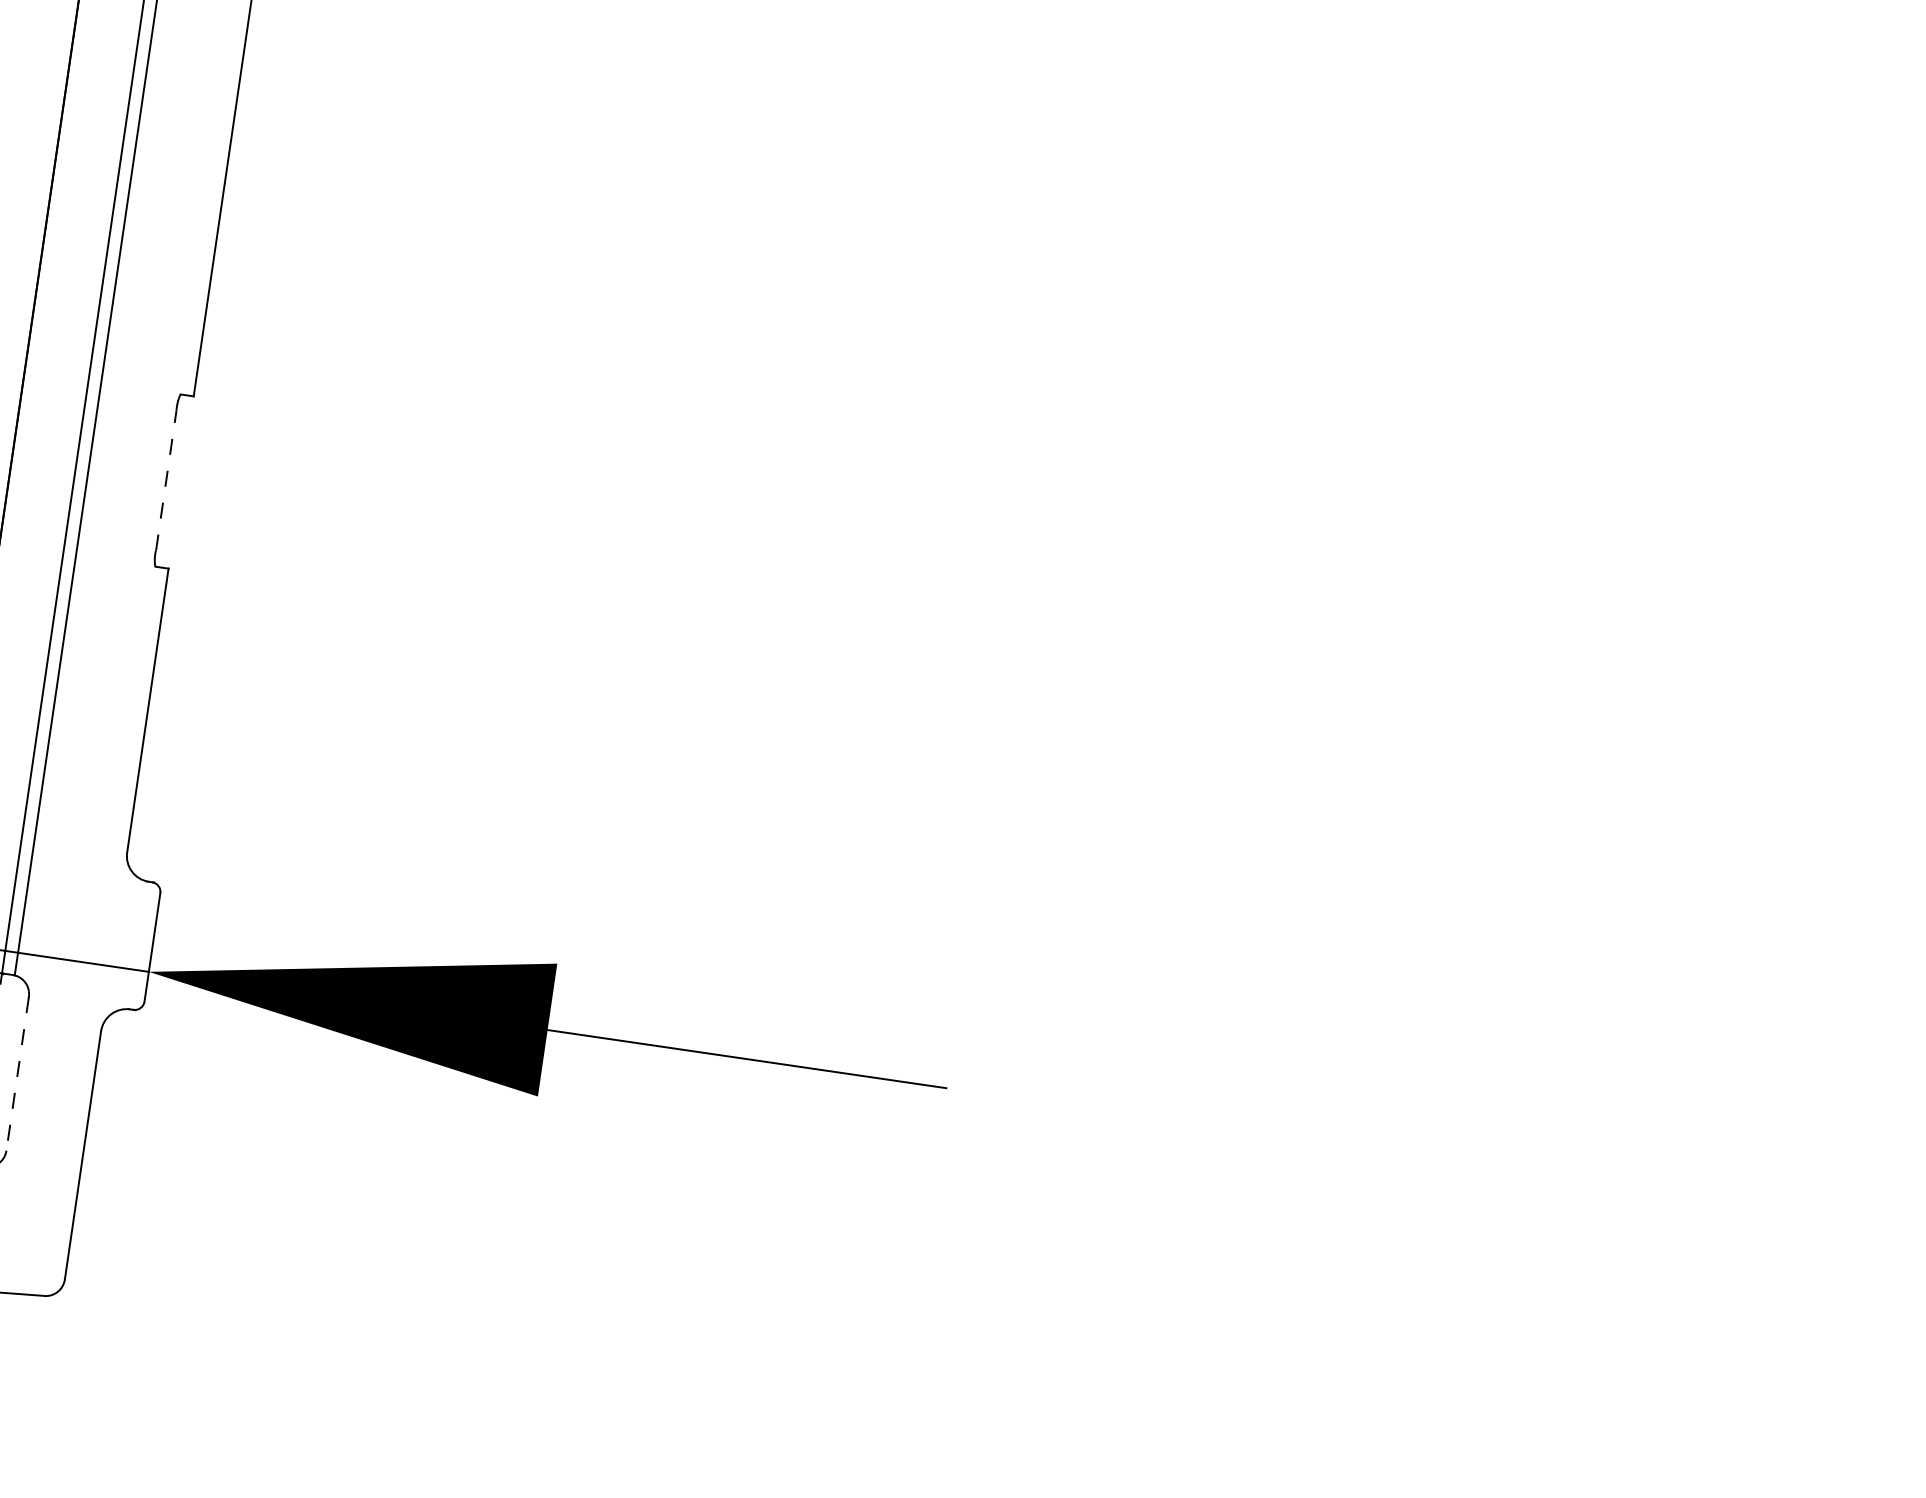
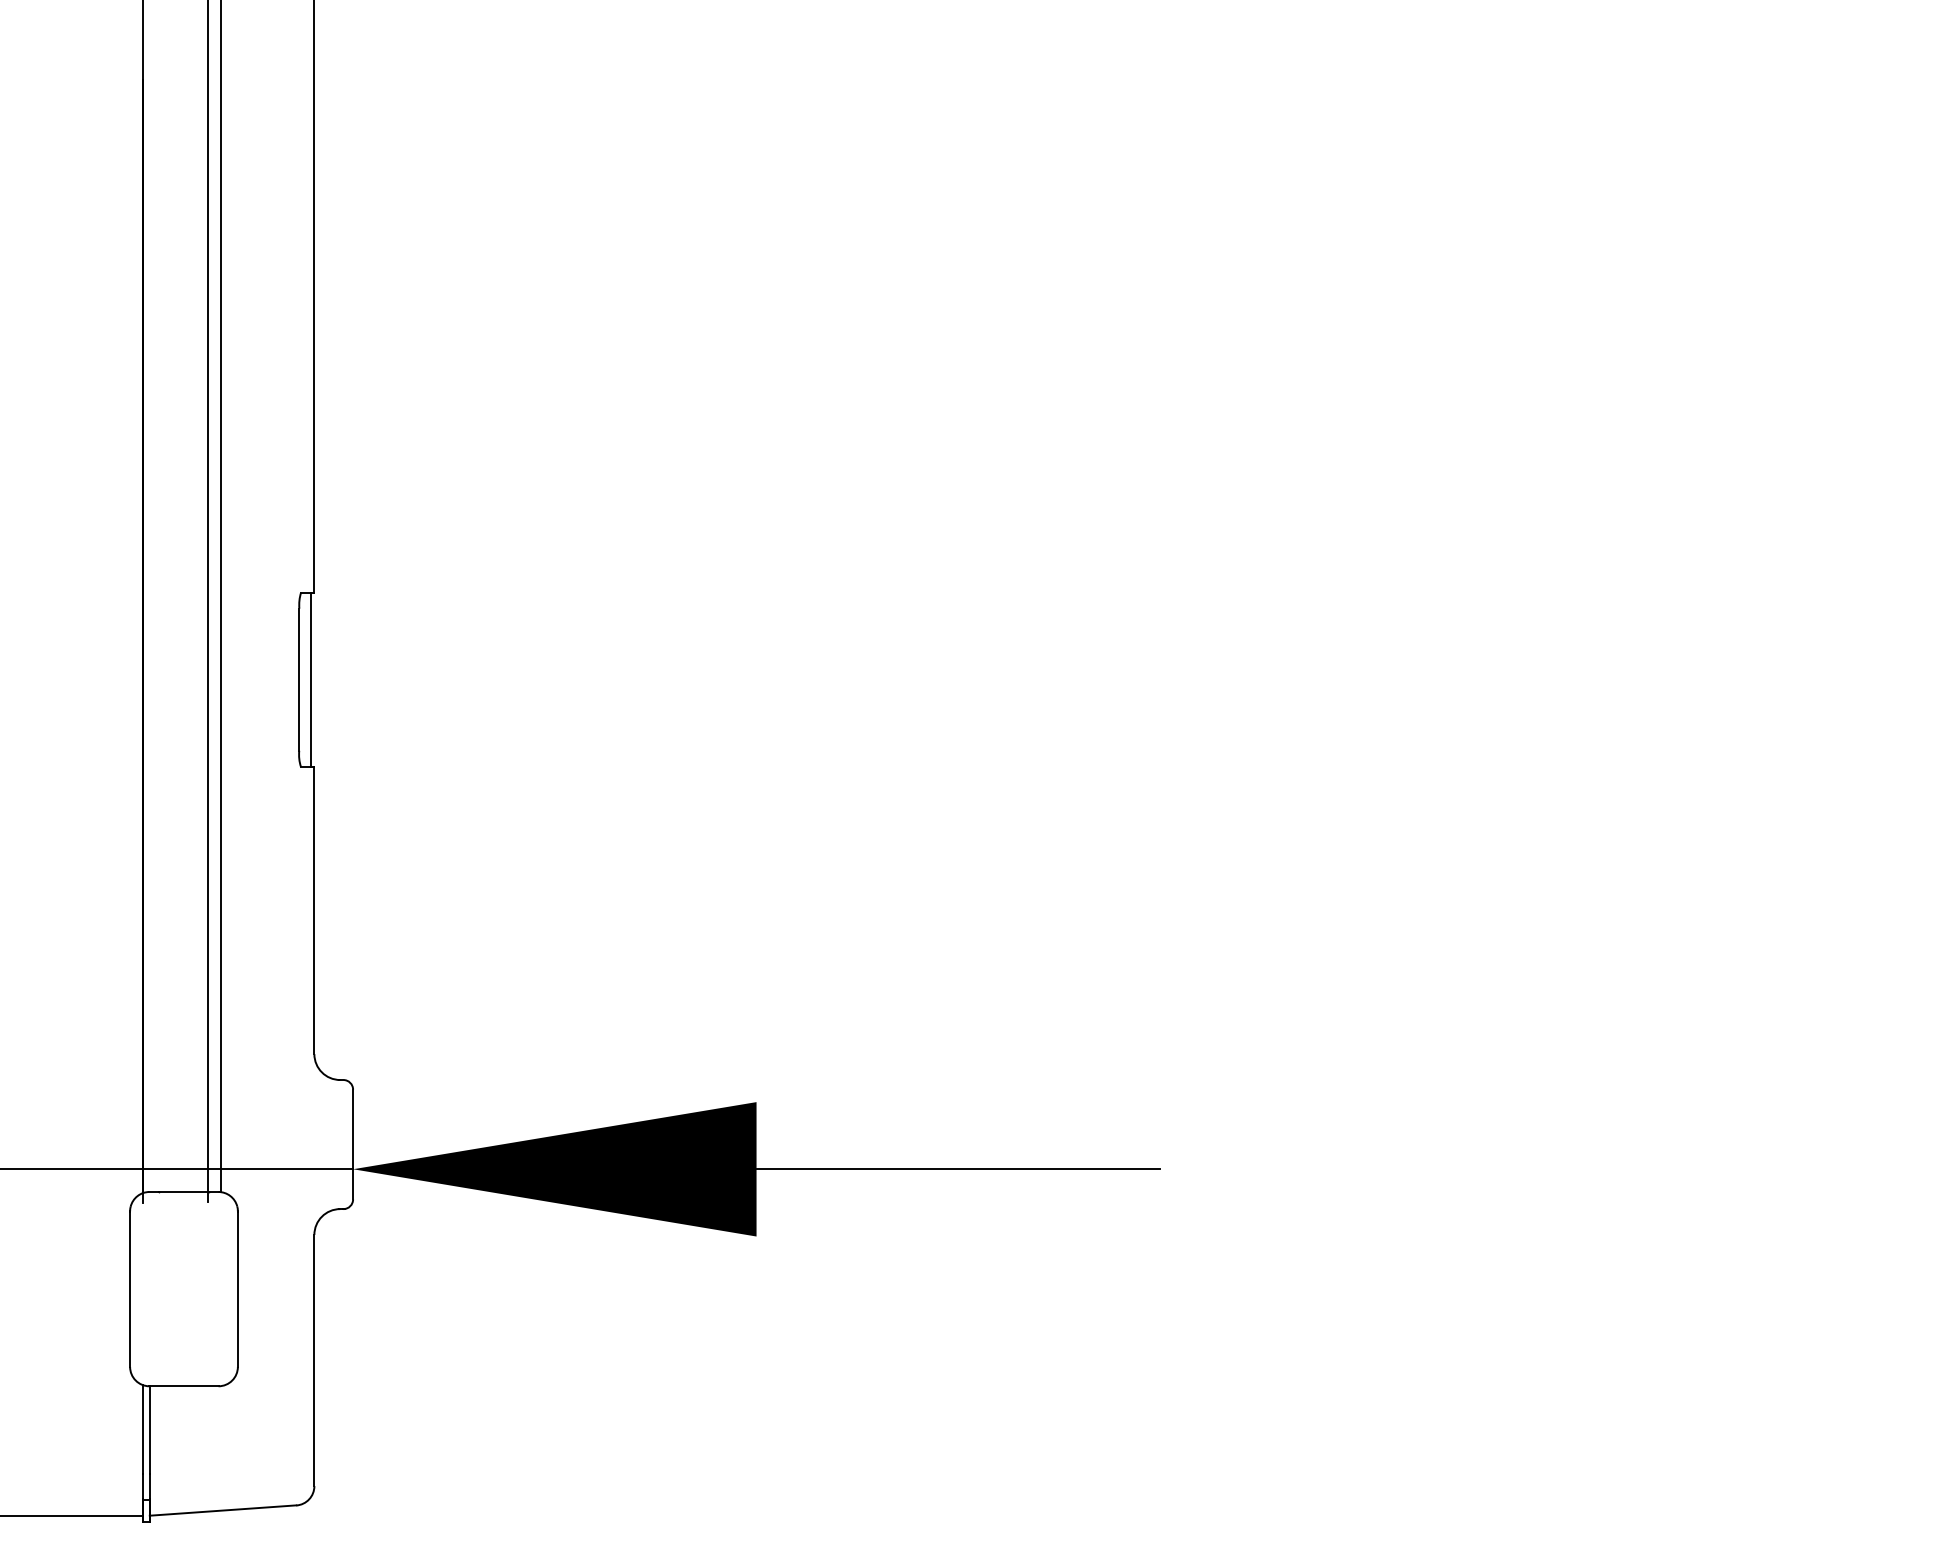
line: (166, 480) -> (299, 679), dashed -> solid
line: (178, 481) -> (311, 679), added
line: (17, 1074) -> (237, 1289), dashed -> solid

